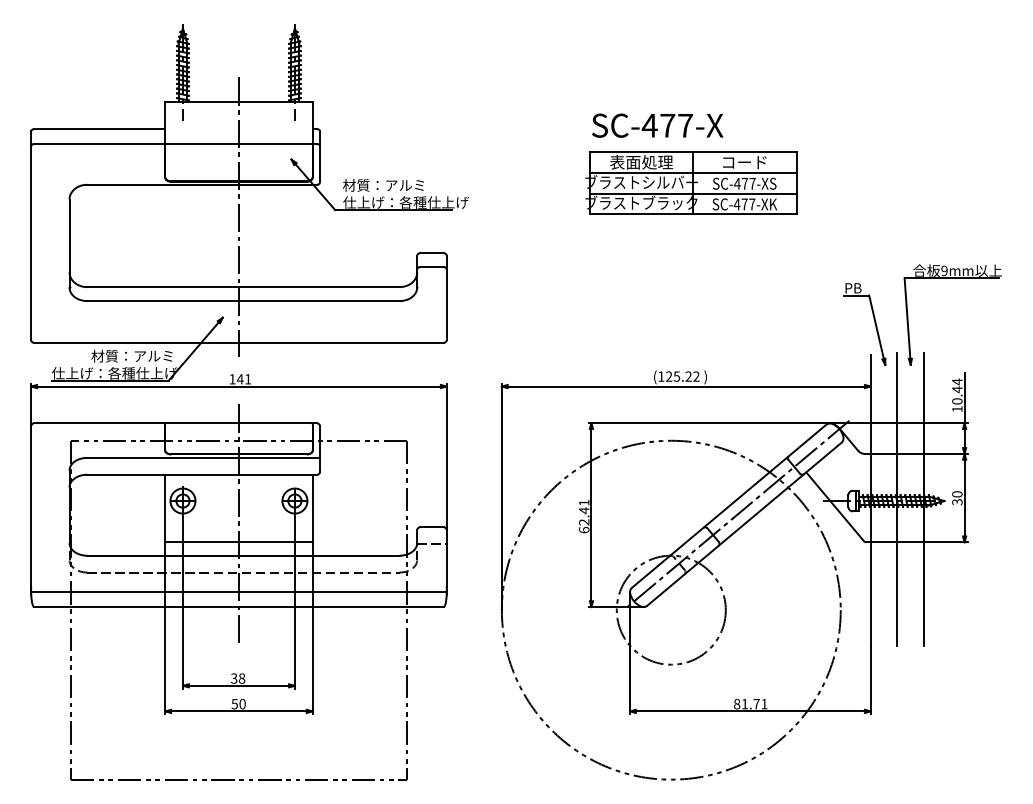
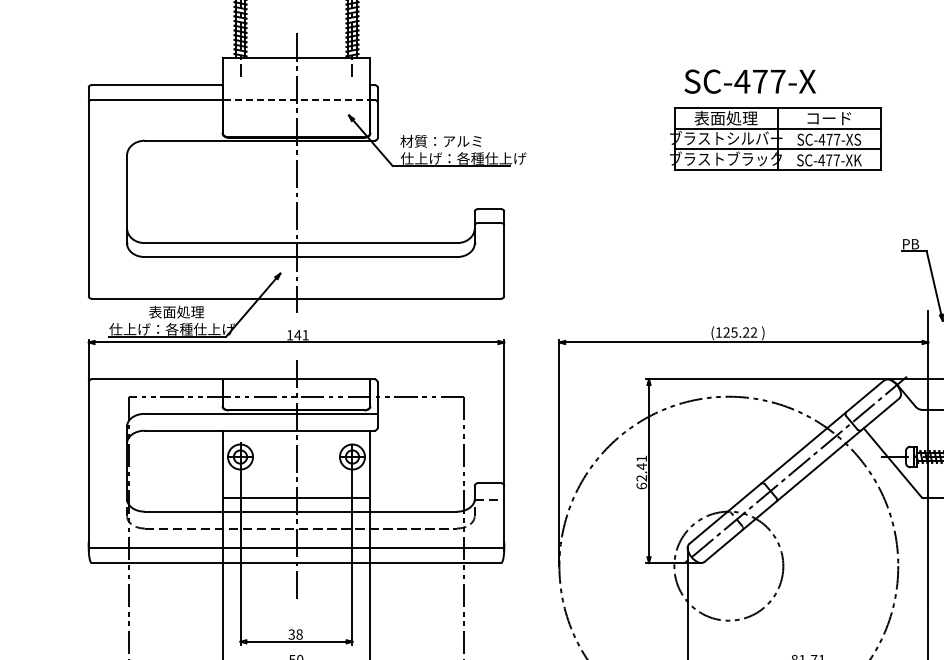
text: (657, 125) -> (750, 81), moved
line: (238, 143) -> (296, 99), solid -> dashed
part: (691, 182) -> (776, 138), moved
text: (131, 355) -> (189, 311), 材質：アルミ -> 表面処理

